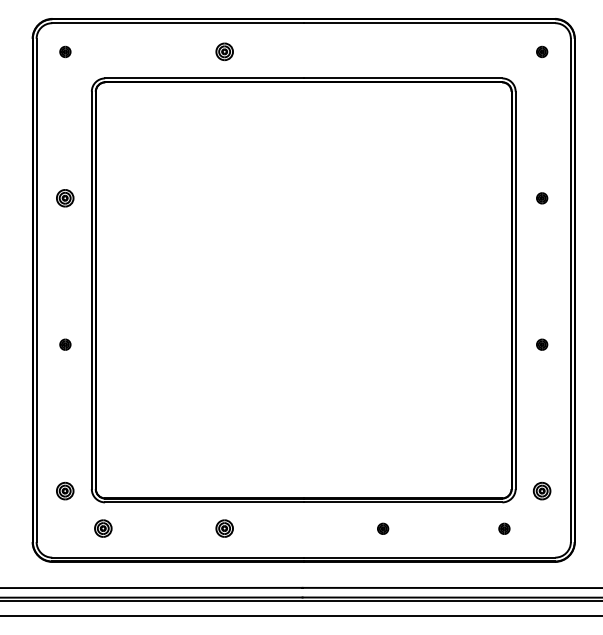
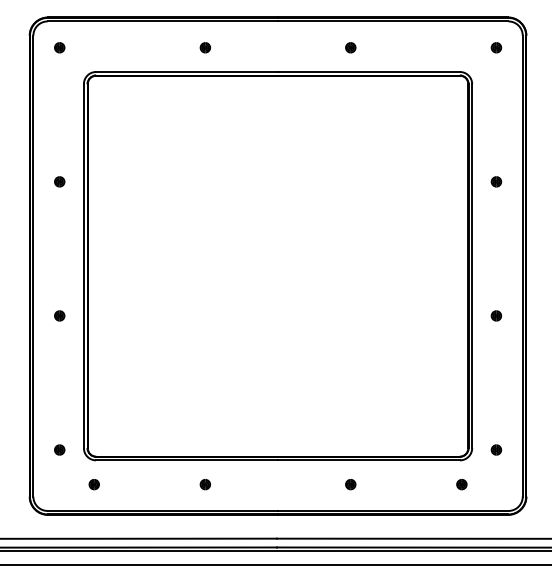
part: (223, 51) -> (204, 47), size x0.62
part: (382, 51) -> (350, 47), added
part: (65, 197) -> (59, 181), size x0.62
part: (65, 490) -> (59, 449), size x0.62
part: (542, 490) -> (496, 449), size x0.62
part: (102, 528) -> (93, 484), size x0.62
part: (223, 528) -> (204, 484), size x0.62

